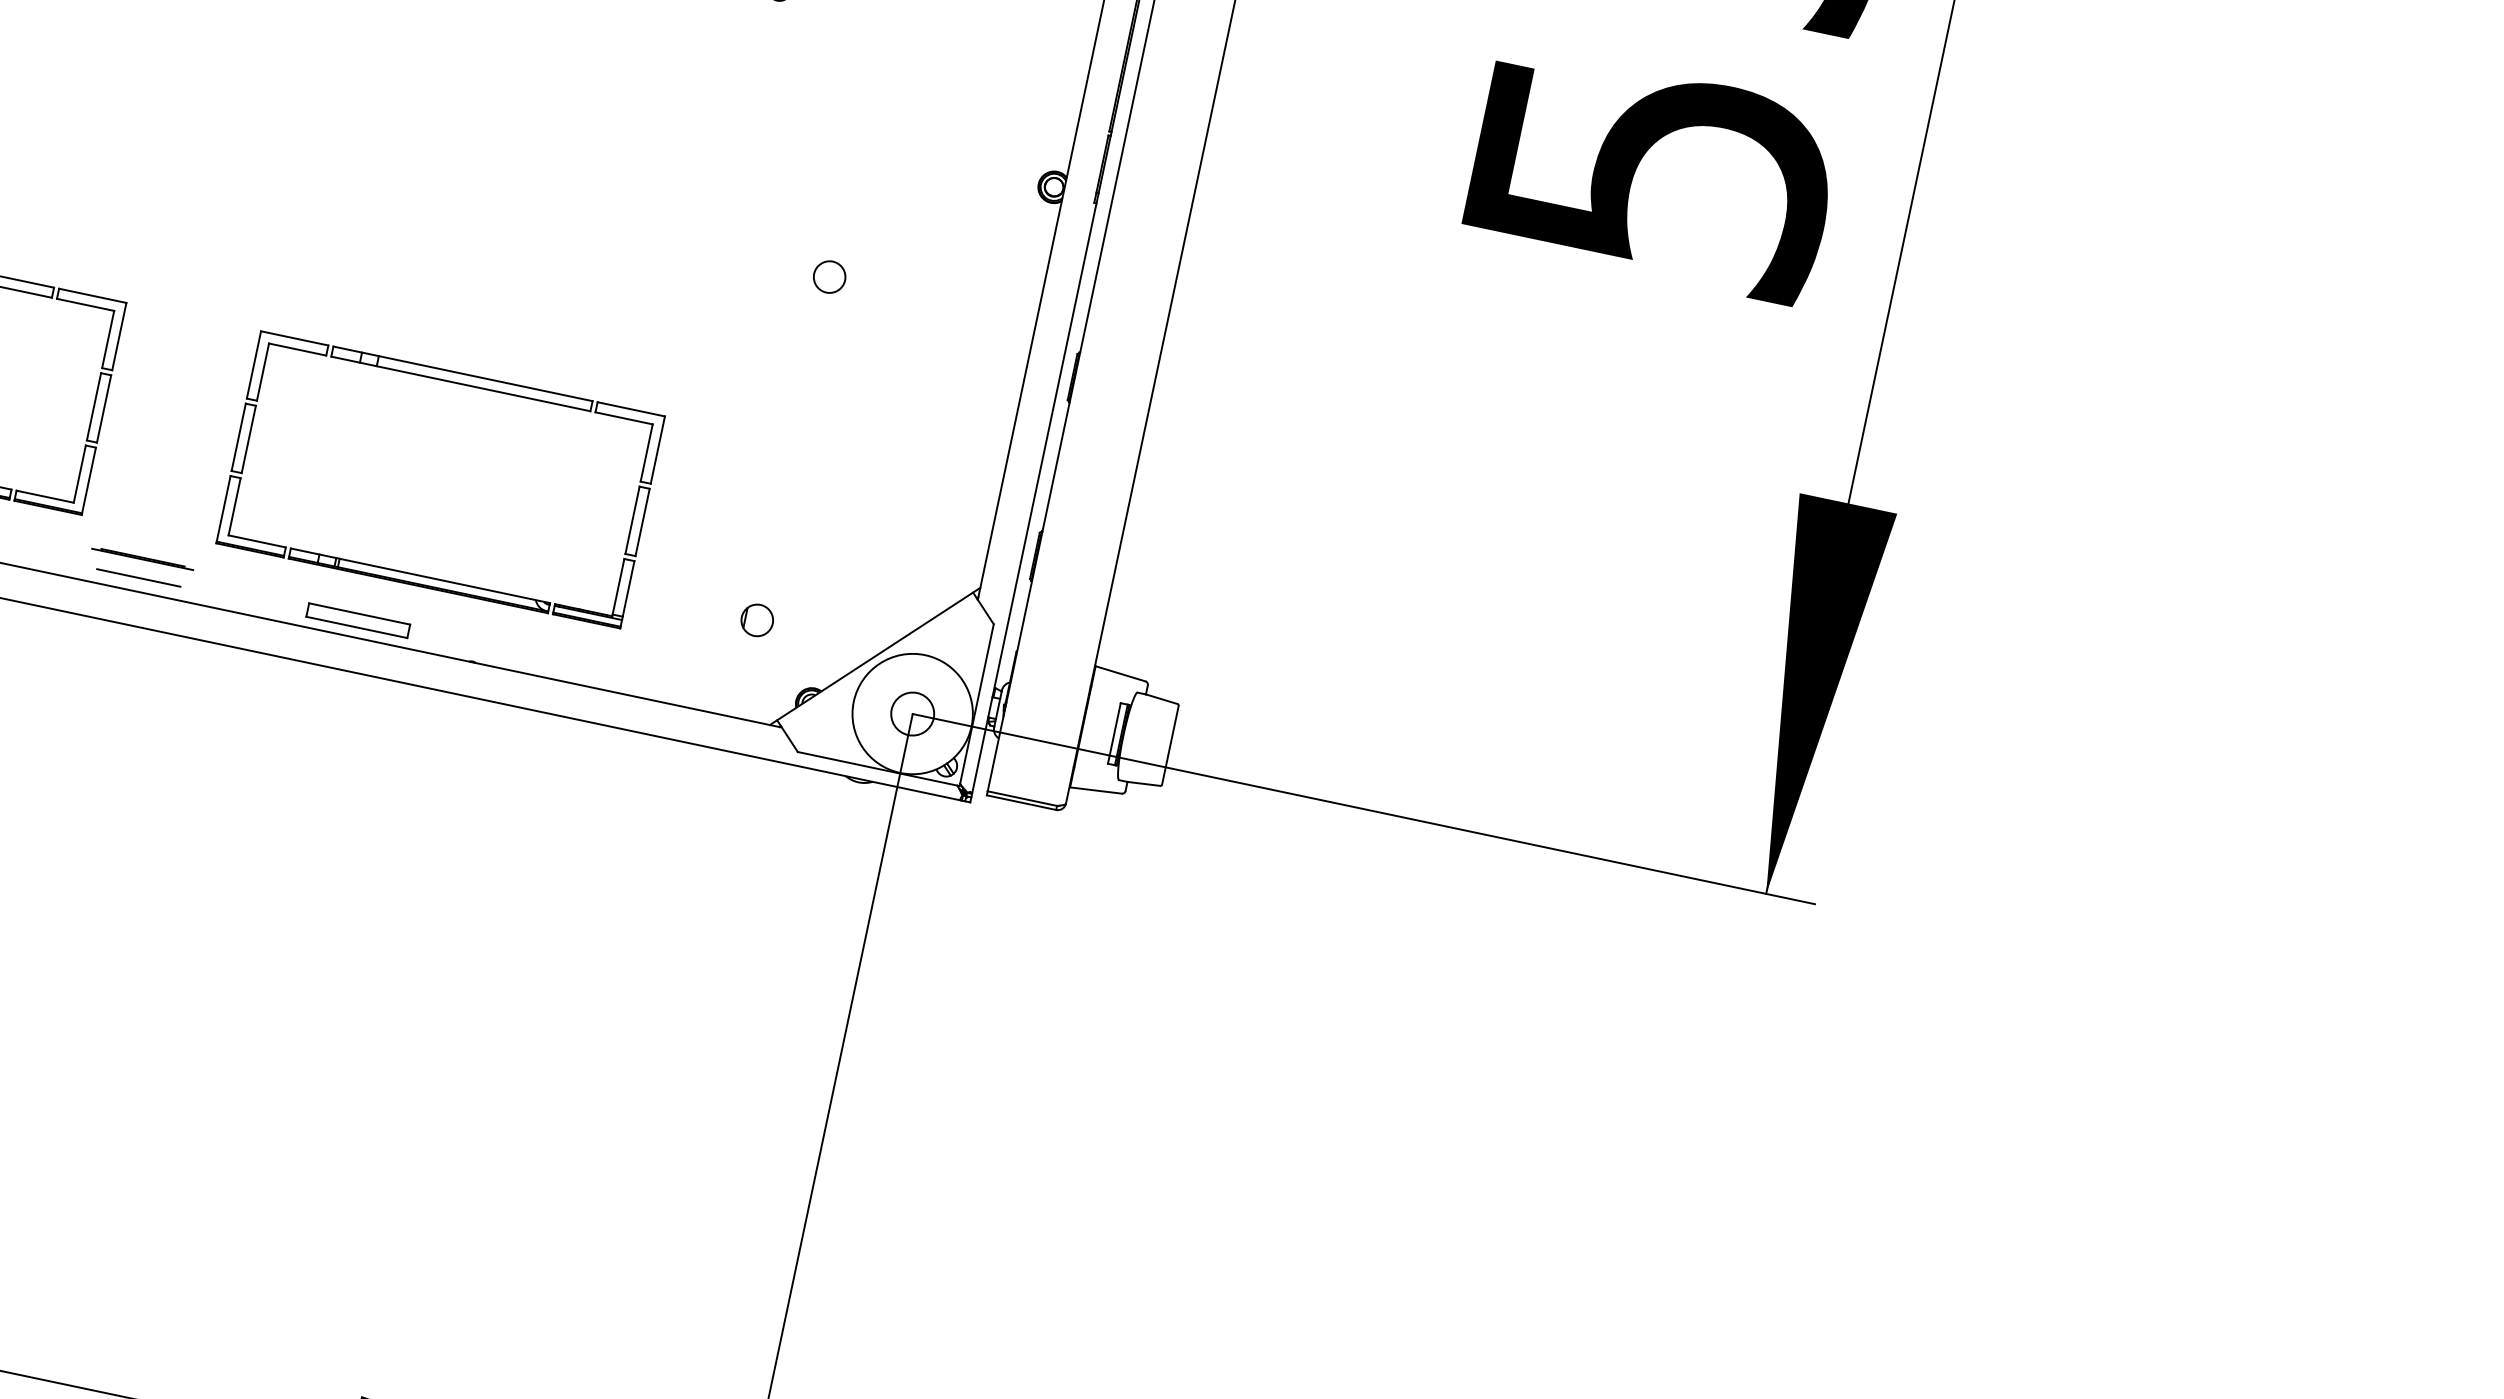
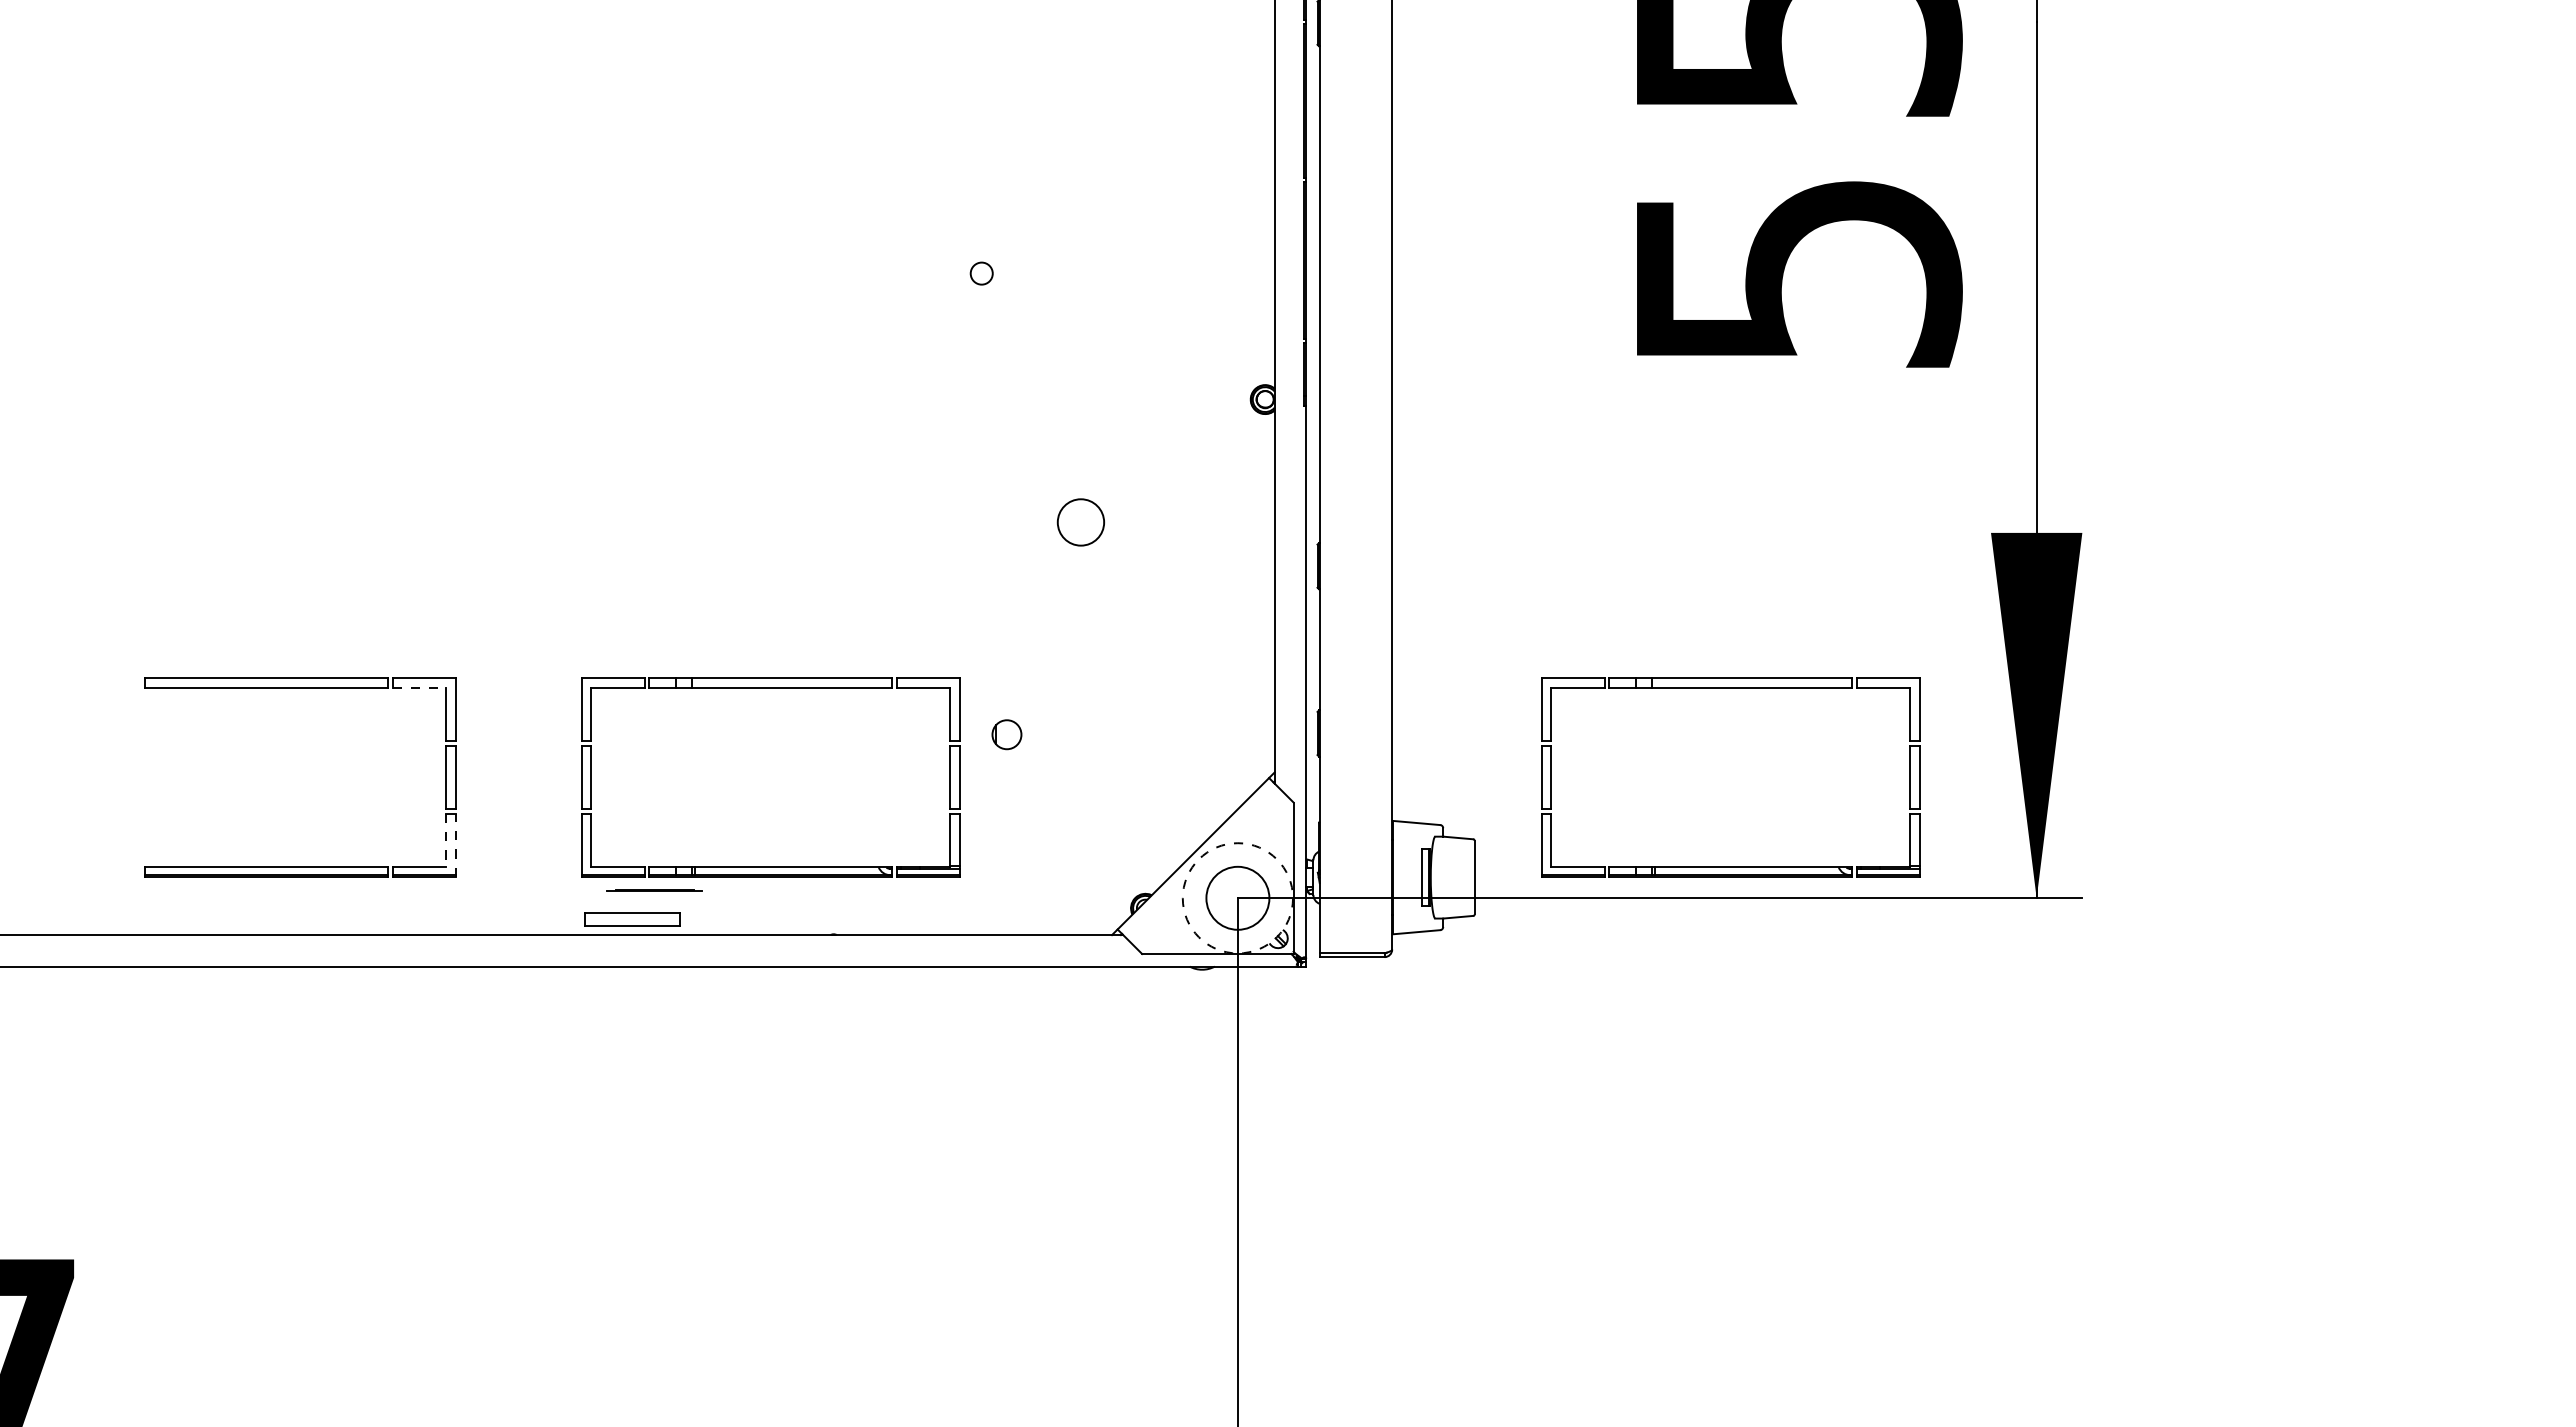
circle: (829, 275) -> (1080, 521), size x1.6
line: (85, 304) -> (419, 687), solid -> dashed
line: (80, 474) -> (446, 840), solid -> dashed
line: (88, 480) -> (455, 844), solid -> dashed
line: (142, 558) -> (654, 890), moved
line: (138, 576) -> (518, 921), removed
part: (1486, 600) -> (1730, 688), added
part: (358, 620) -> (632, 919), moved
part: (756, 620) -> (1006, 734), moved
circle: (912, 714) -> (1237, 898), size x1.6
circle: (912, 714) -> (1237, 898), solid -> dashed

